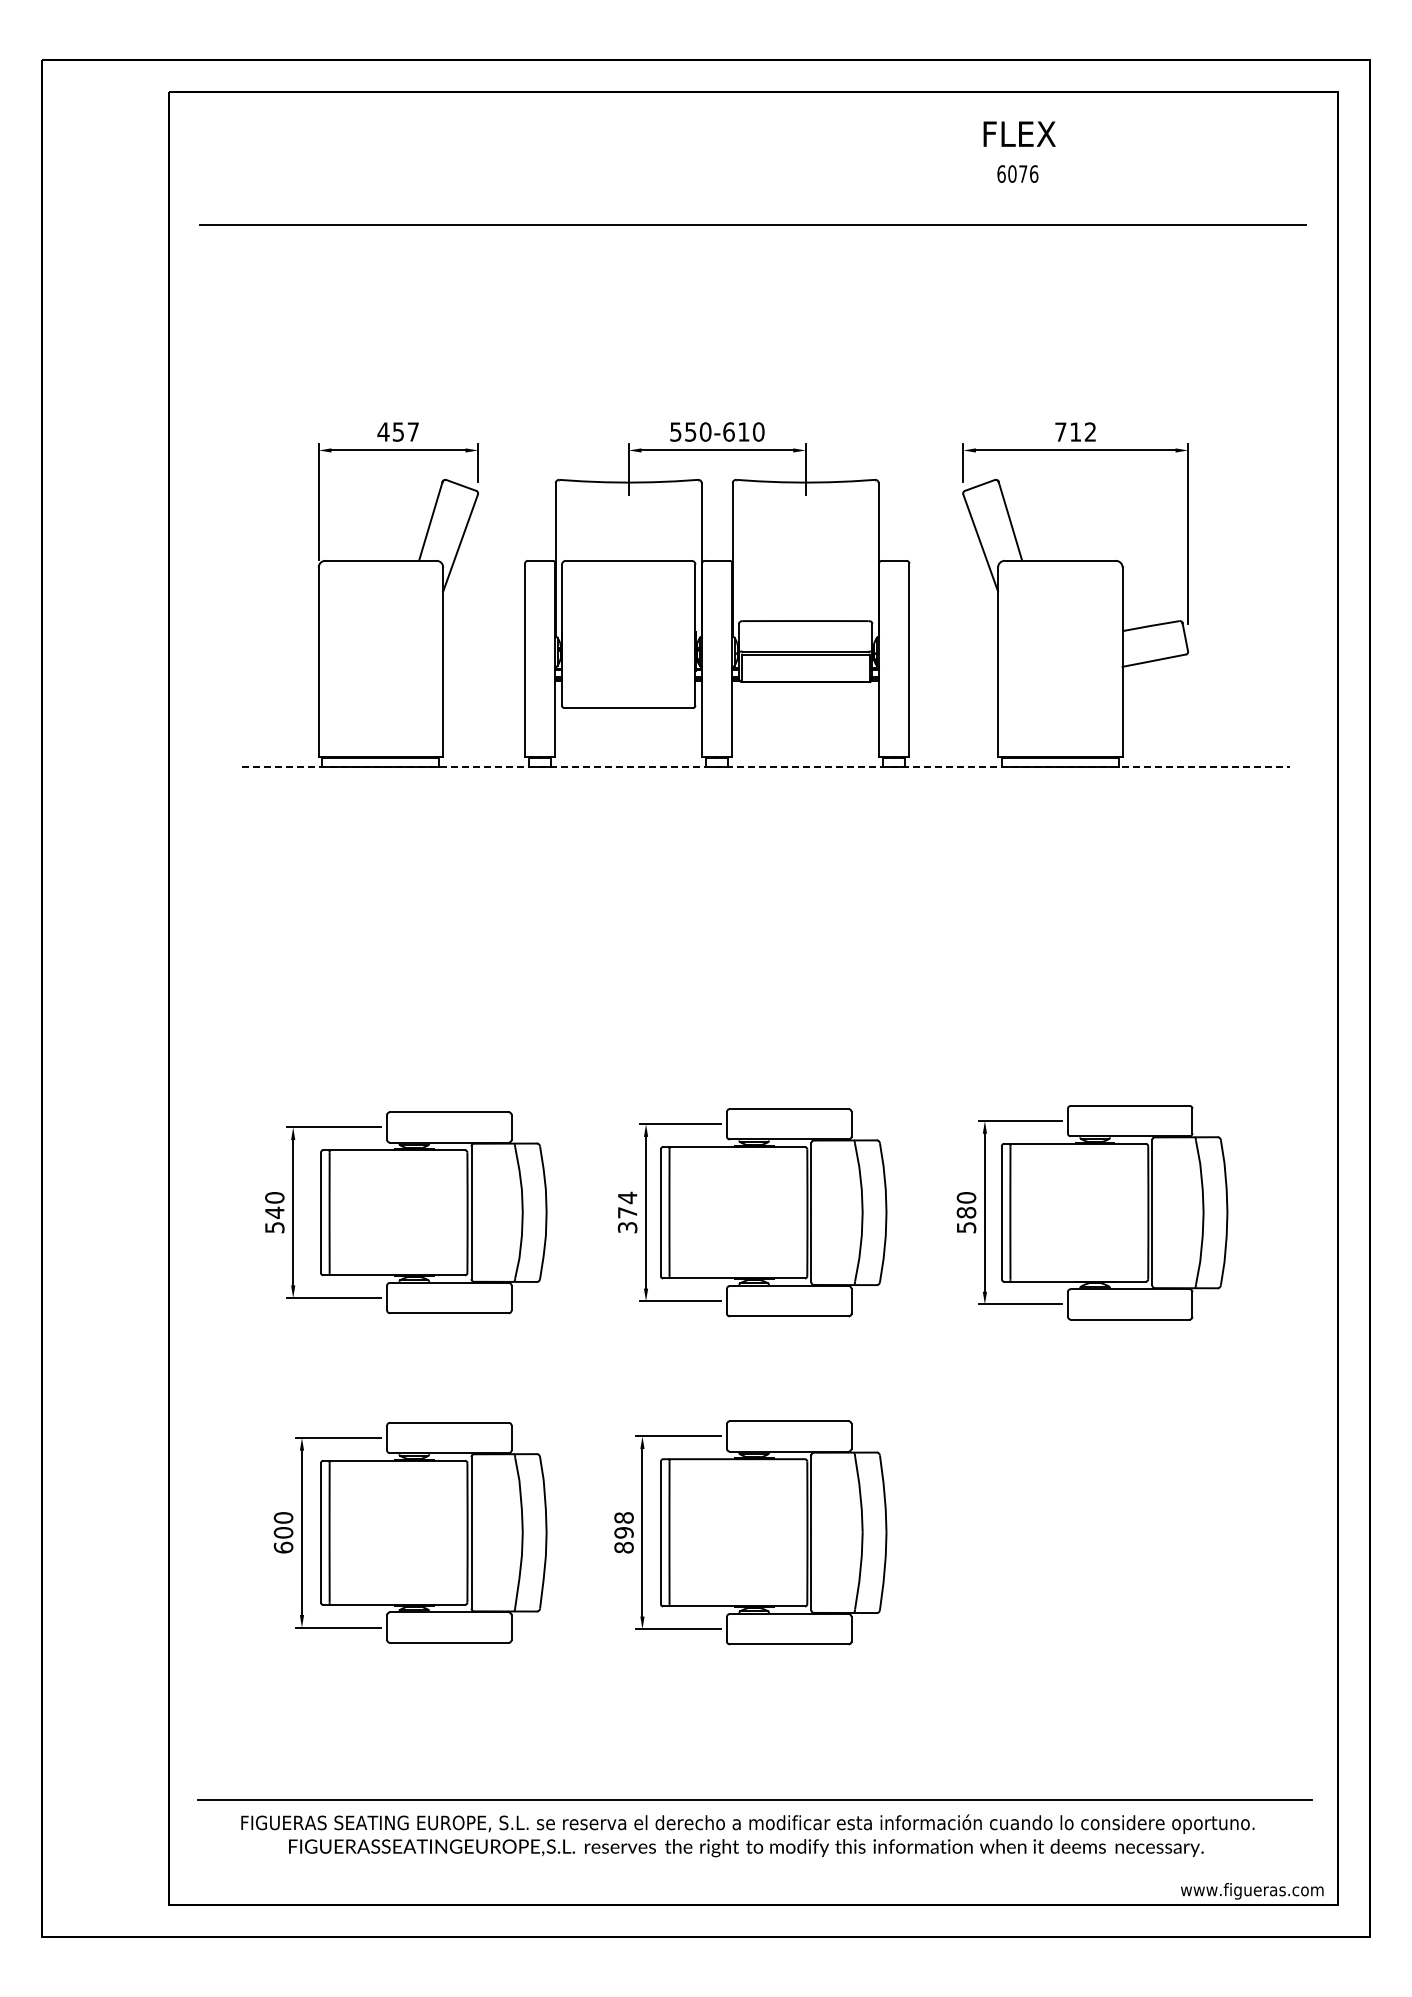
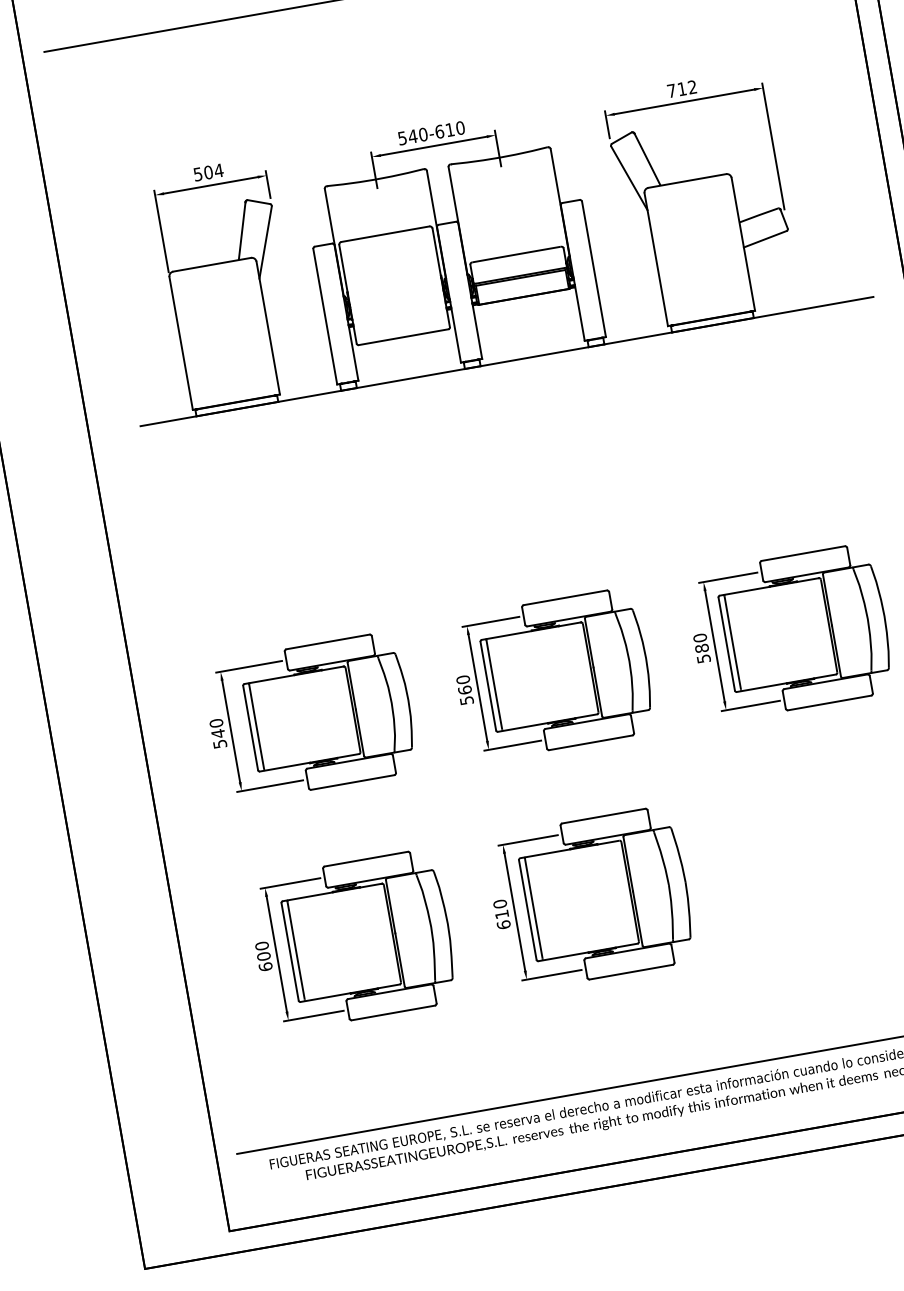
text: (398, 431) -> (208, 172), 457 -> 504
text: (690, 431) -> (412, 136), 550-610 -> 540-610
line: (766, 767) -> (507, 361), dashed -> solid
text: (627, 1211) -> (464, 689), 374 -> 560
text: (623, 1532) -> (501, 914), 898 -> 610

